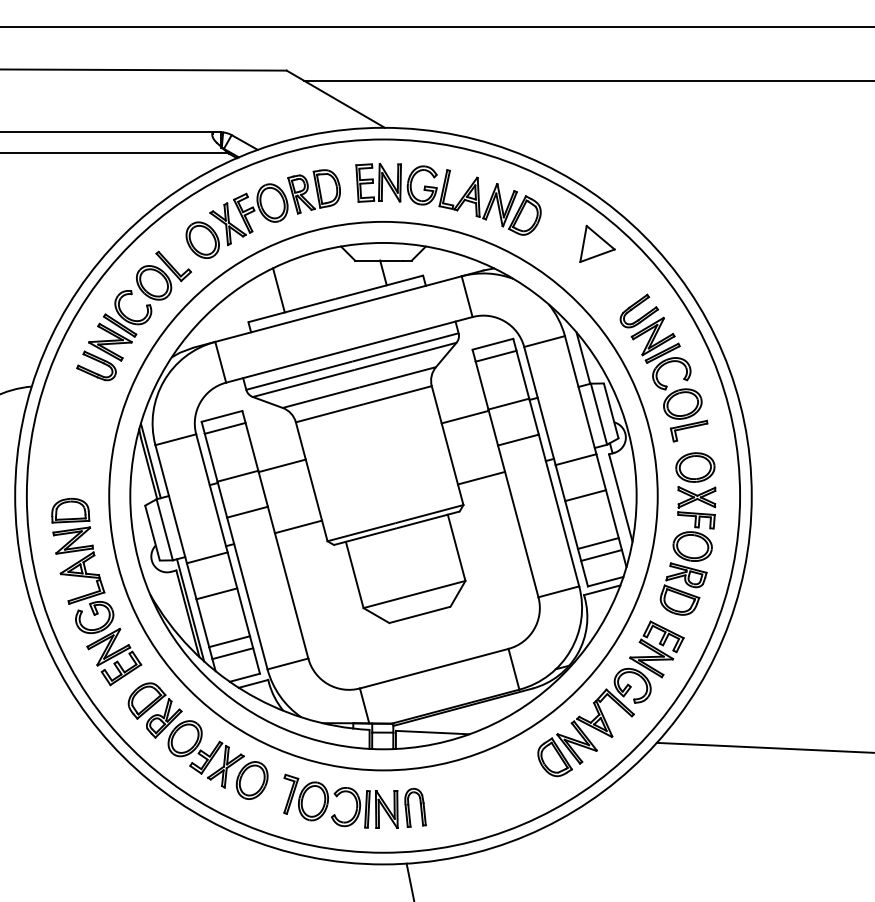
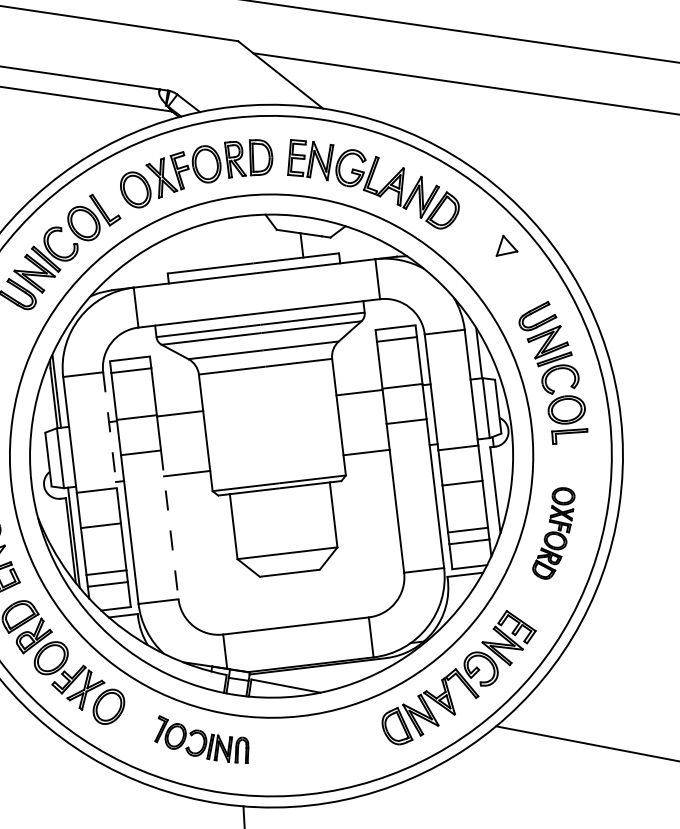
part: (597, 243) -> (508, 246), size x0.6
line: (278, 290) -> (200, 247), removed
line: (212, 493) -> (110, 430), solid -> dashed
part: (687, 533) -> (553, 532), size x0.6
line: (288, 582) -> (170, 524), solid -> dashed
part: (354, 800) -> (202, 739), size x0.7

